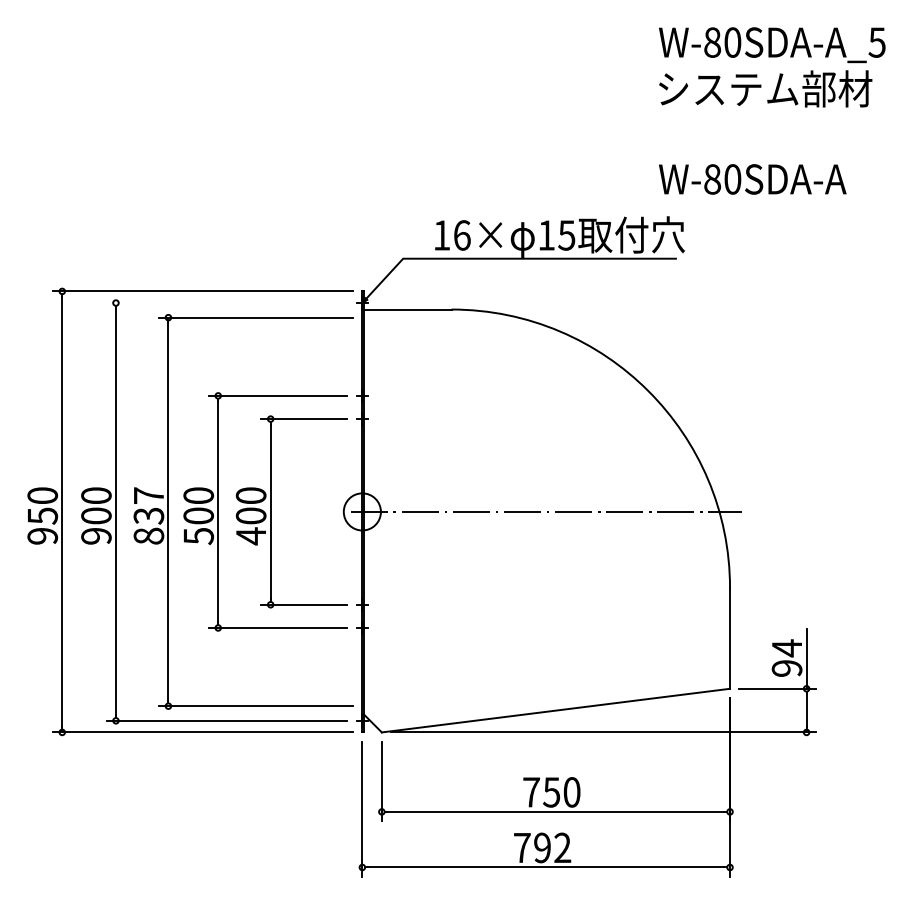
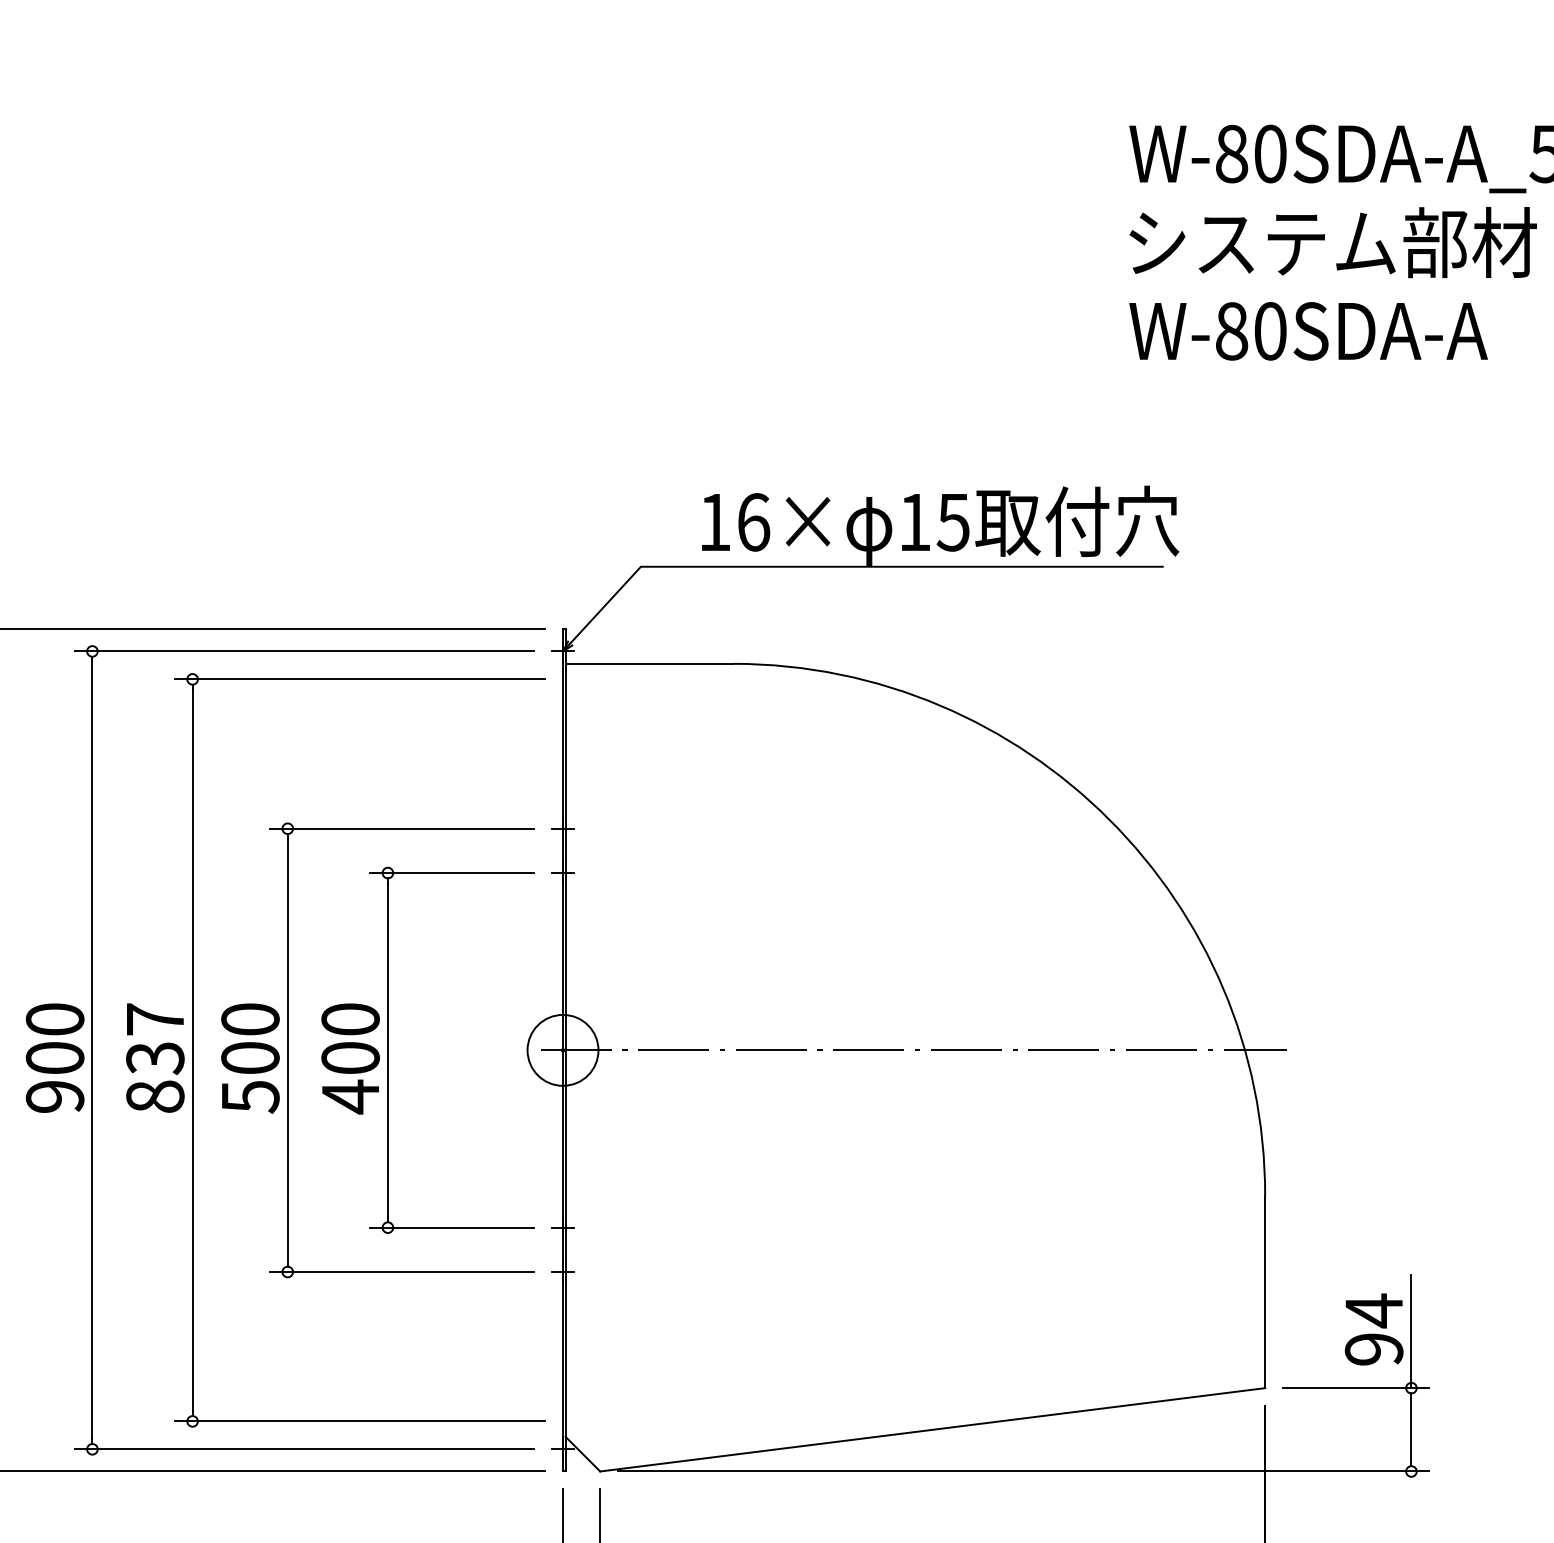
text: (752, 179) -> (1308, 331), moved
line: (226, 303) -> (303, 652), added

